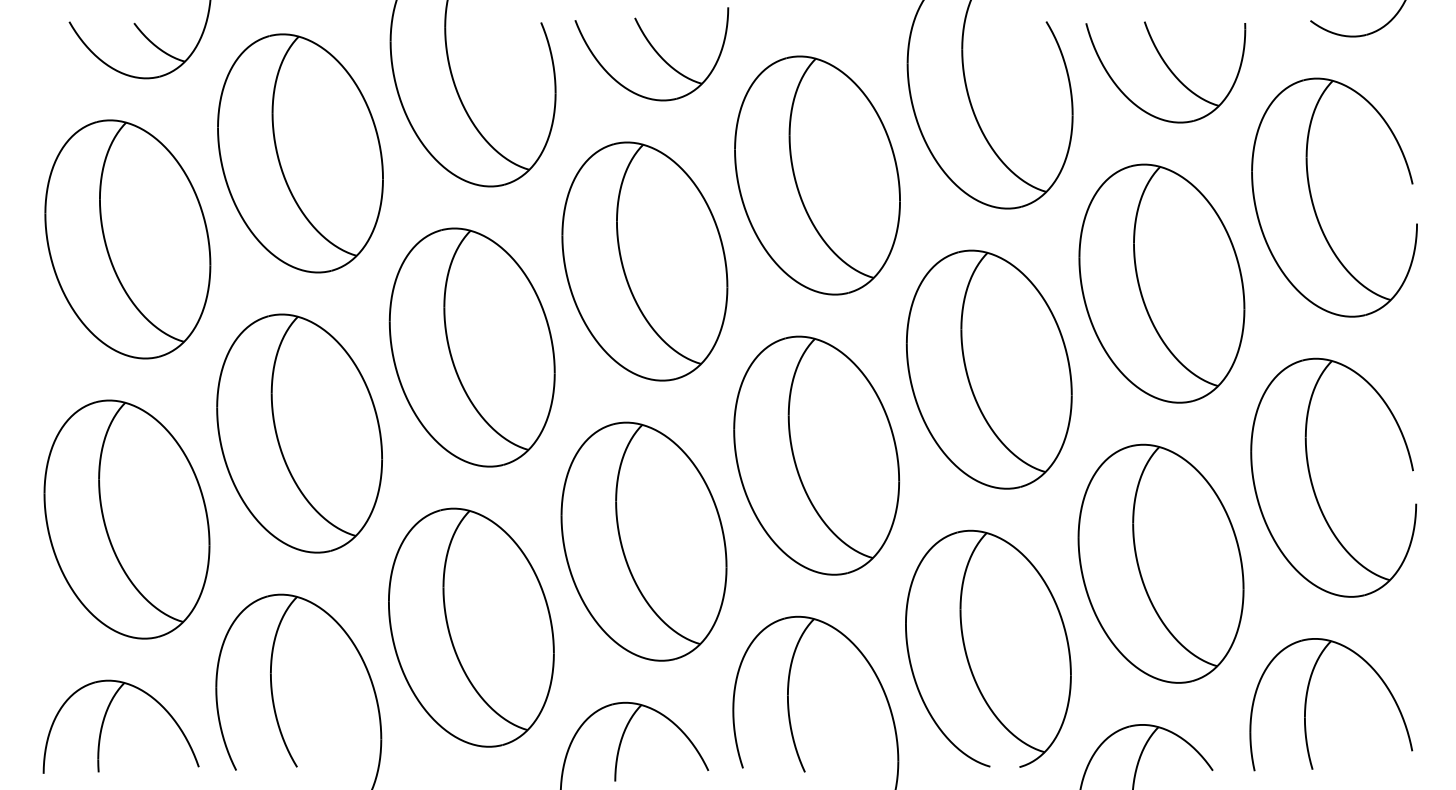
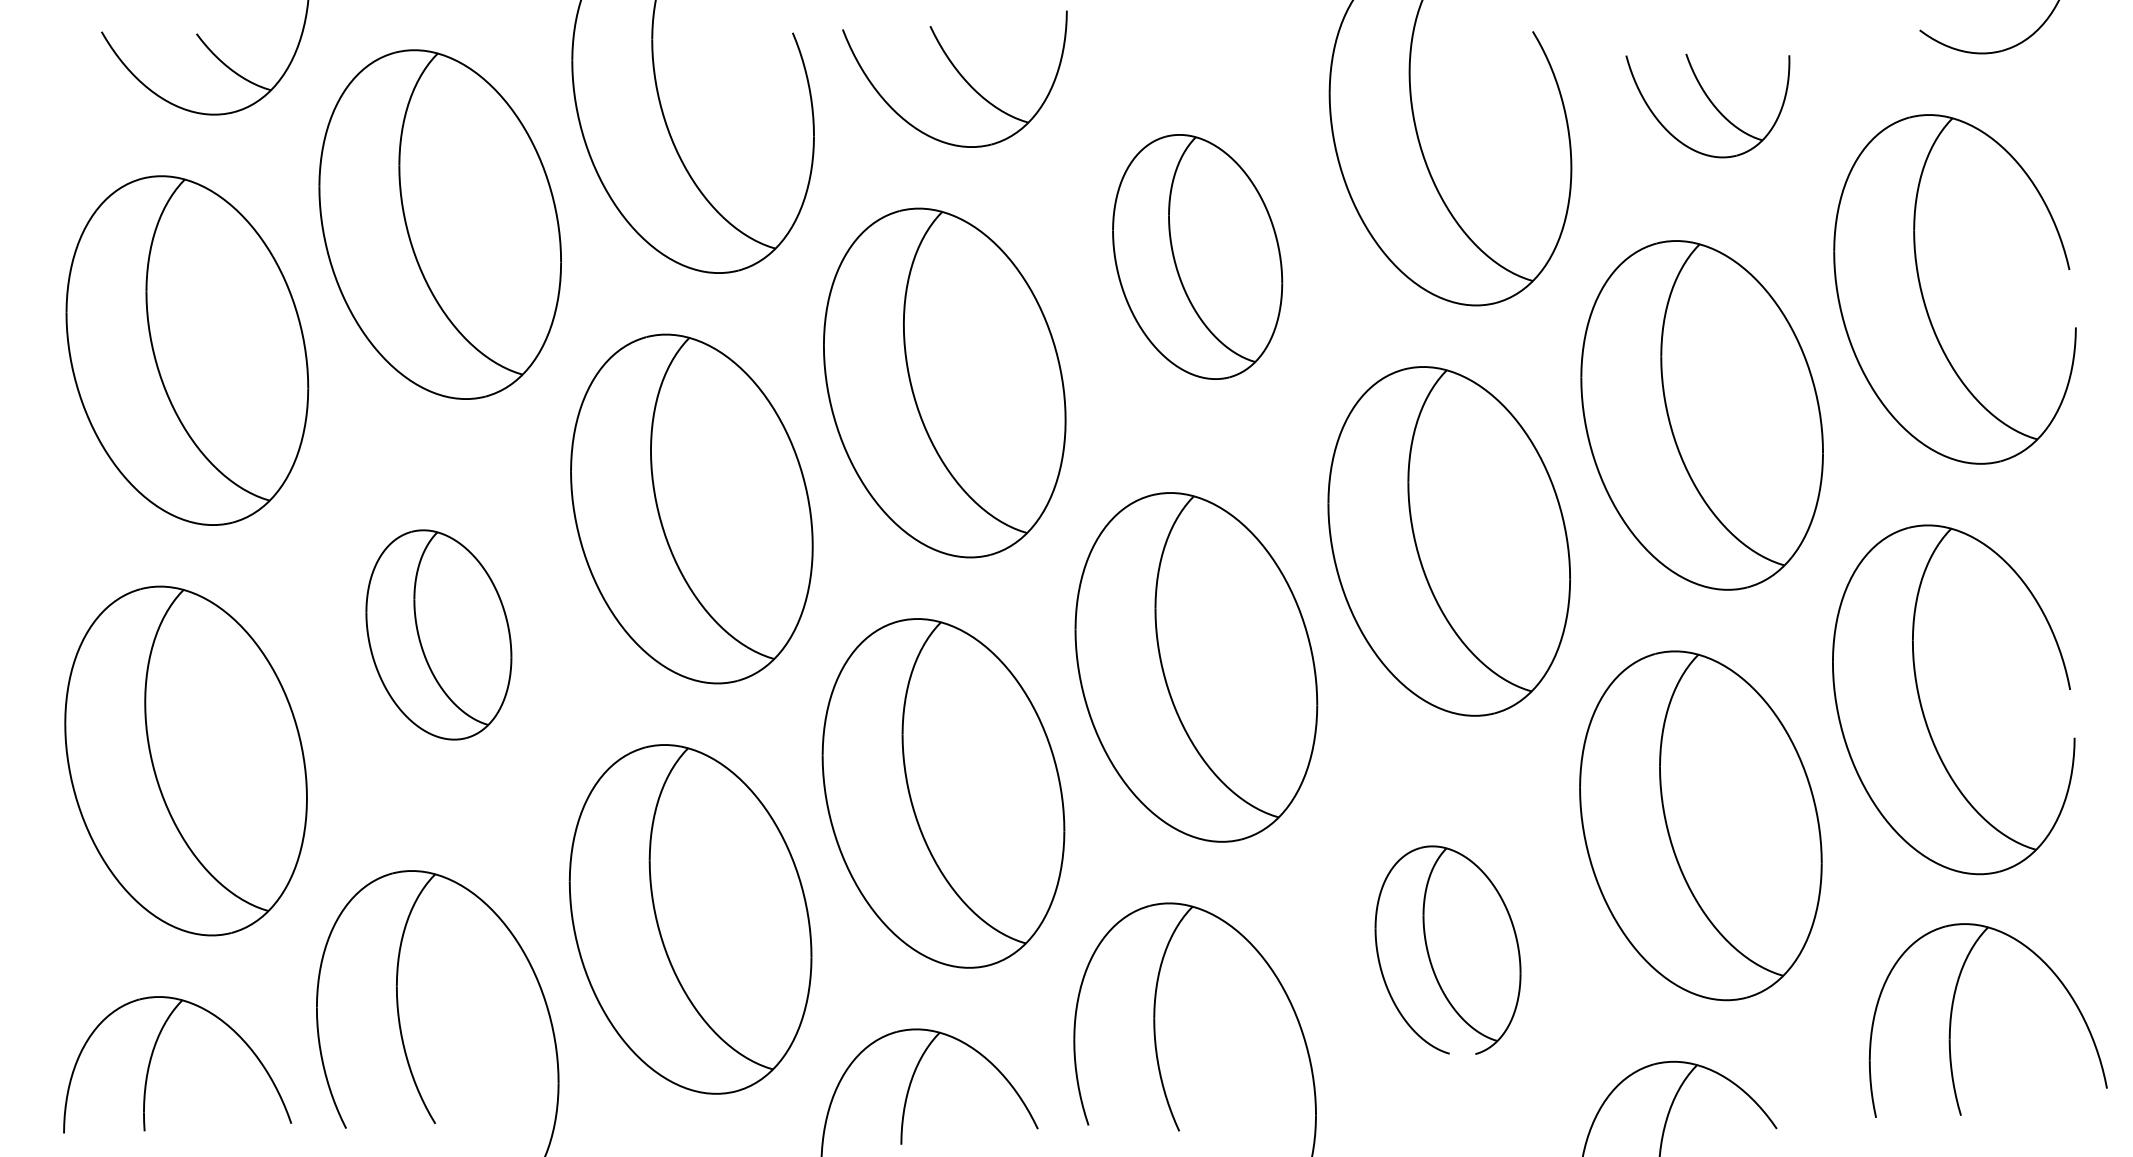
part: (1165, 72) -> (1707, 106), size x0.7
part: (817, 175) -> (1197, 256), size x0.7
part: (299, 433) -> (438, 634), size x0.6
part: (988, 648) -> (1448, 949), size x0.6
part: (1307, 698) -> (1953, 1011), moved

